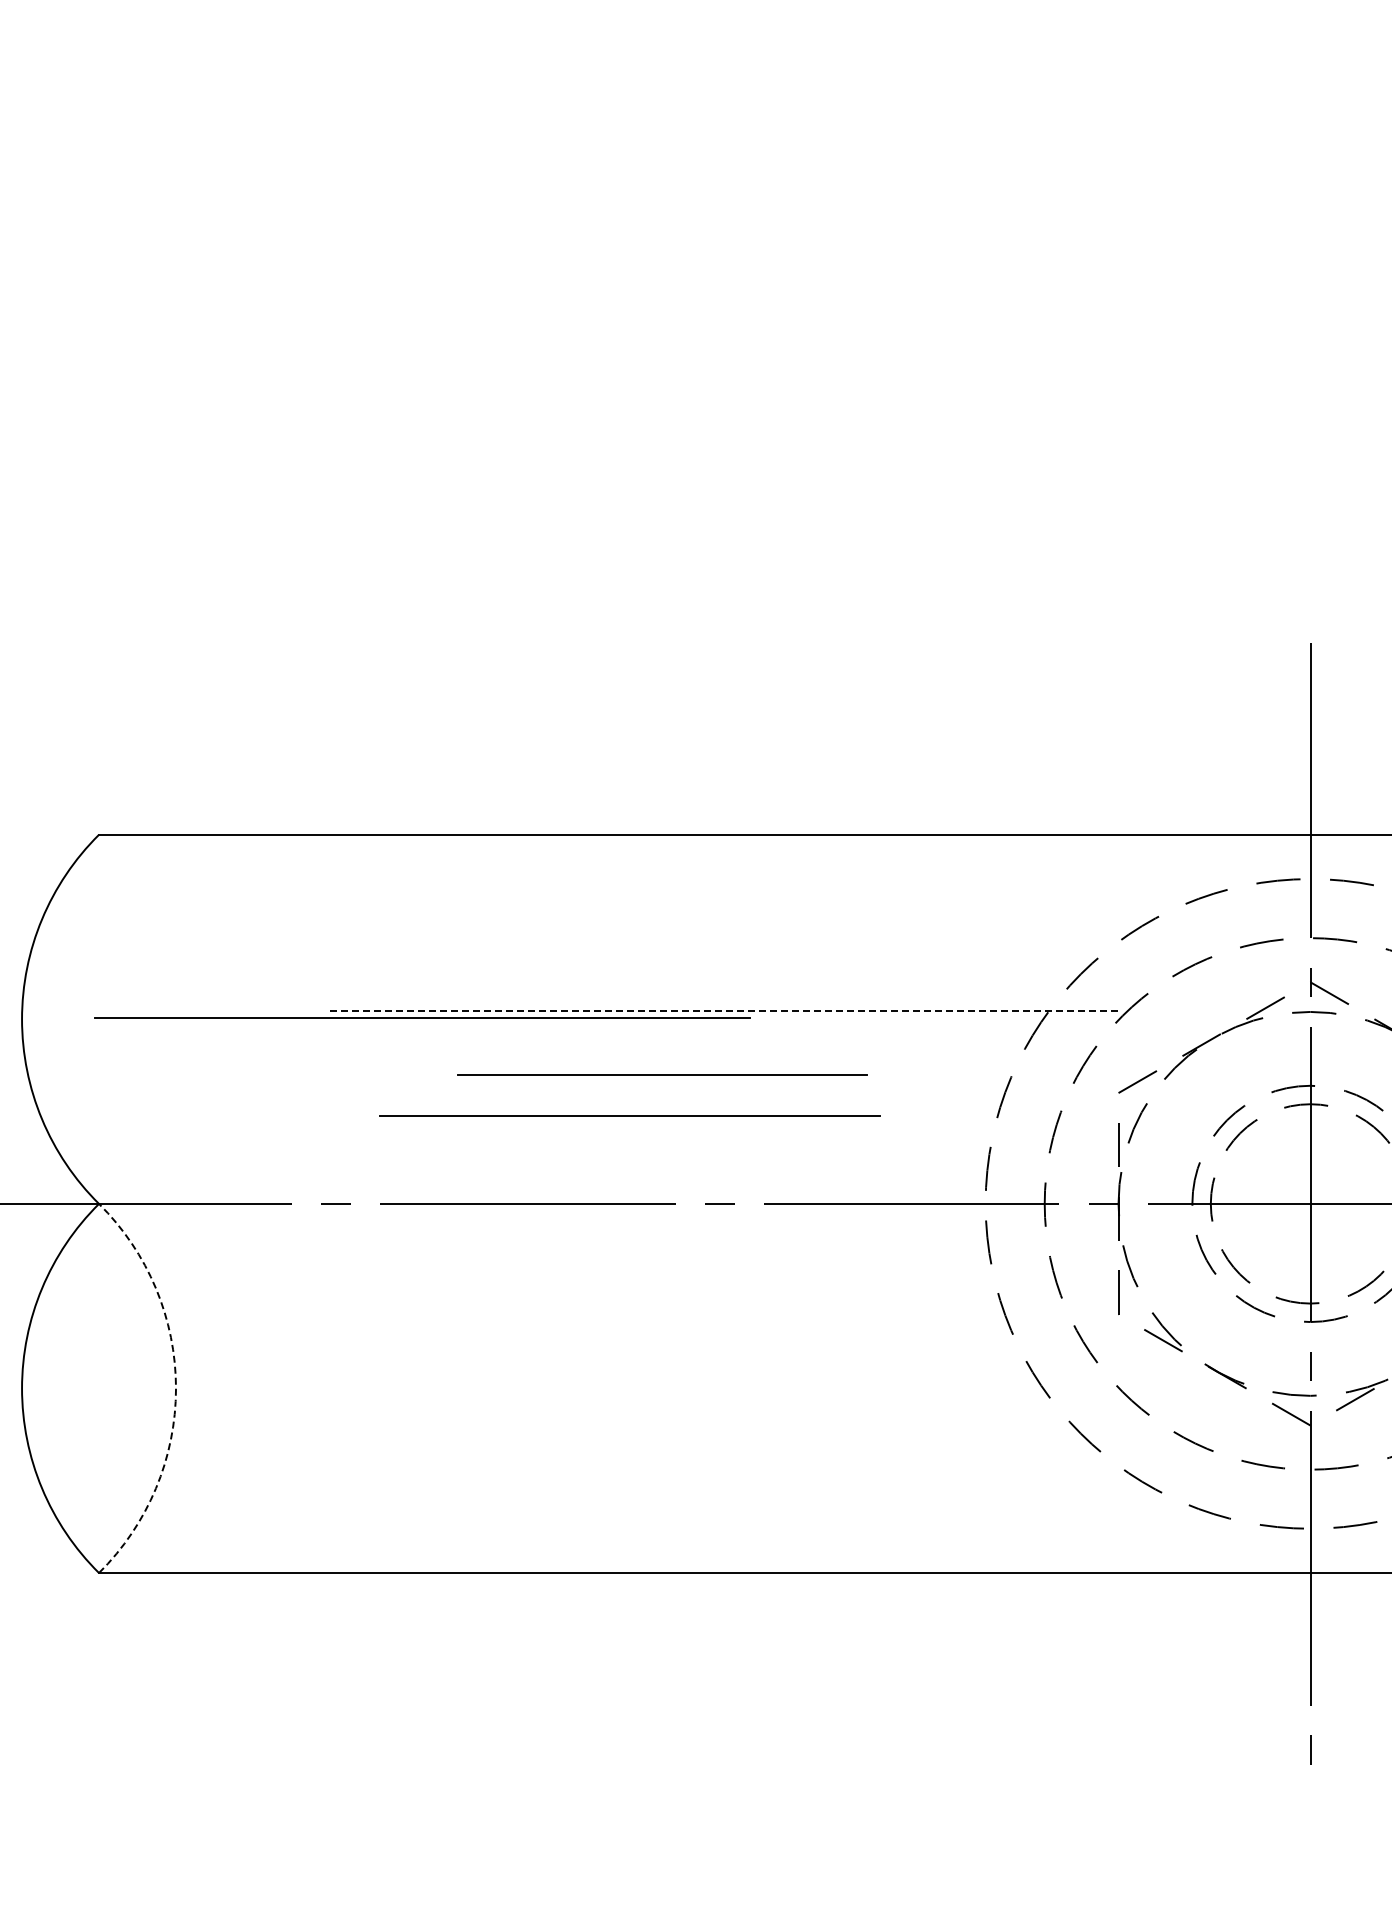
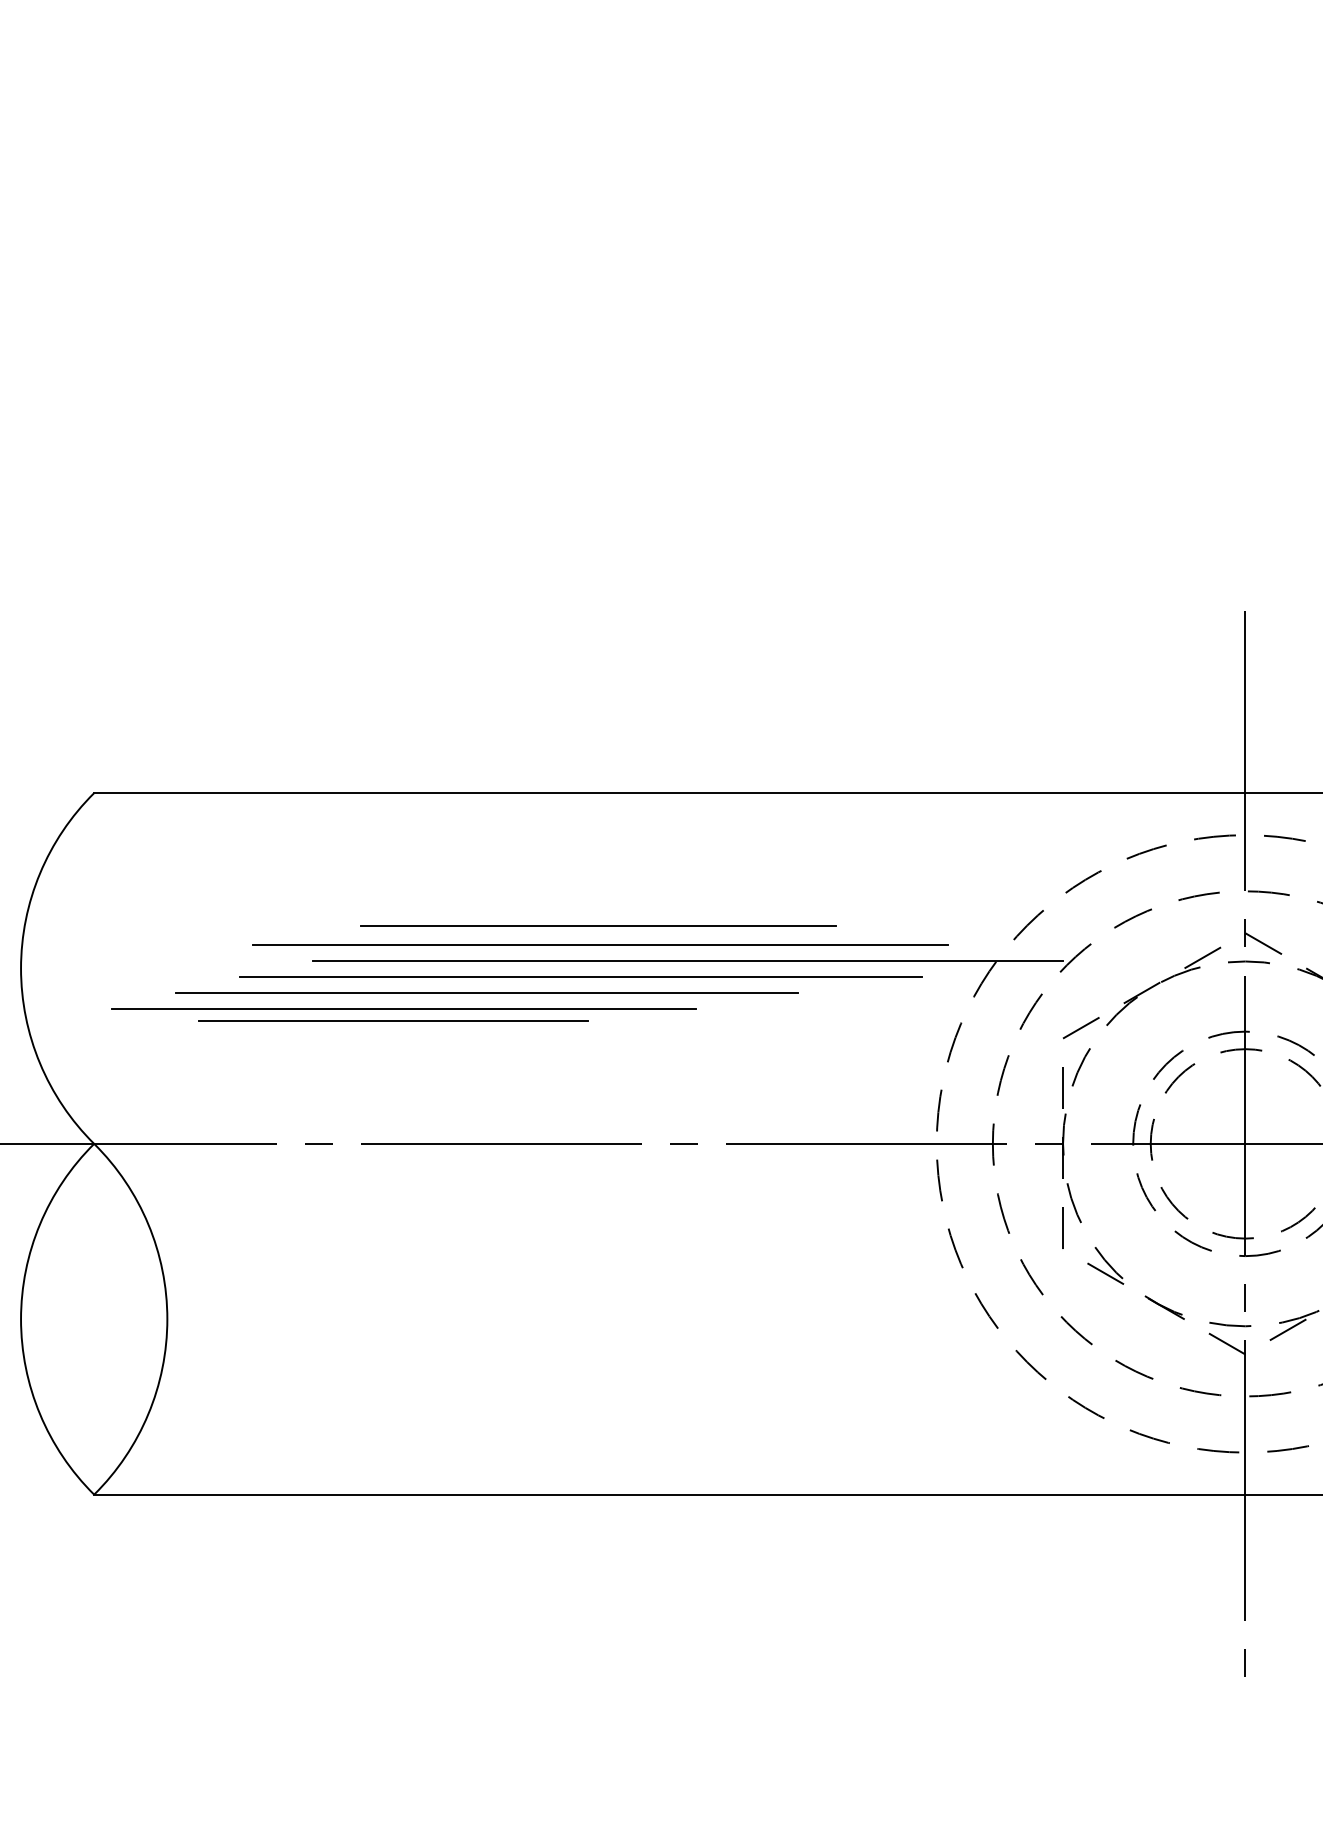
line: (631, 994) -> (600, 944), added
line: (724, 1011) -> (688, 961), dashed -> solid
line: (422, 1017) -> (487, 992), moved
line: (611, 1027) -> (581, 976), added
line: (425, 1061) -> (404, 1008), added
line: (662, 1074) -> (393, 1020), moved
line: (629, 1115) -> (598, 924), moved
arc: (176, 1388) -> (167, 1319), dashed -> solid

